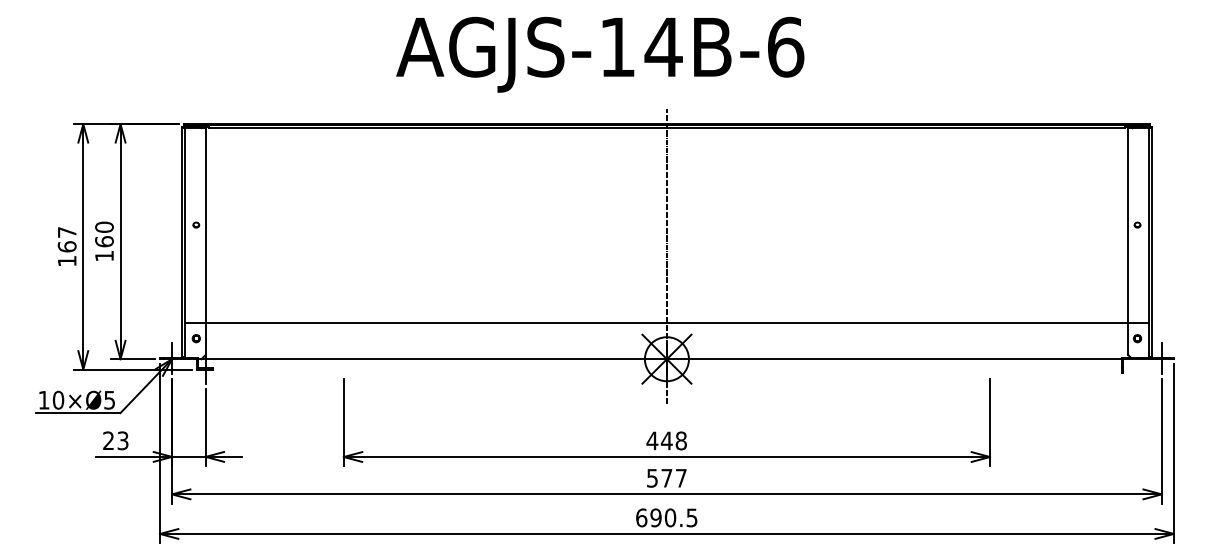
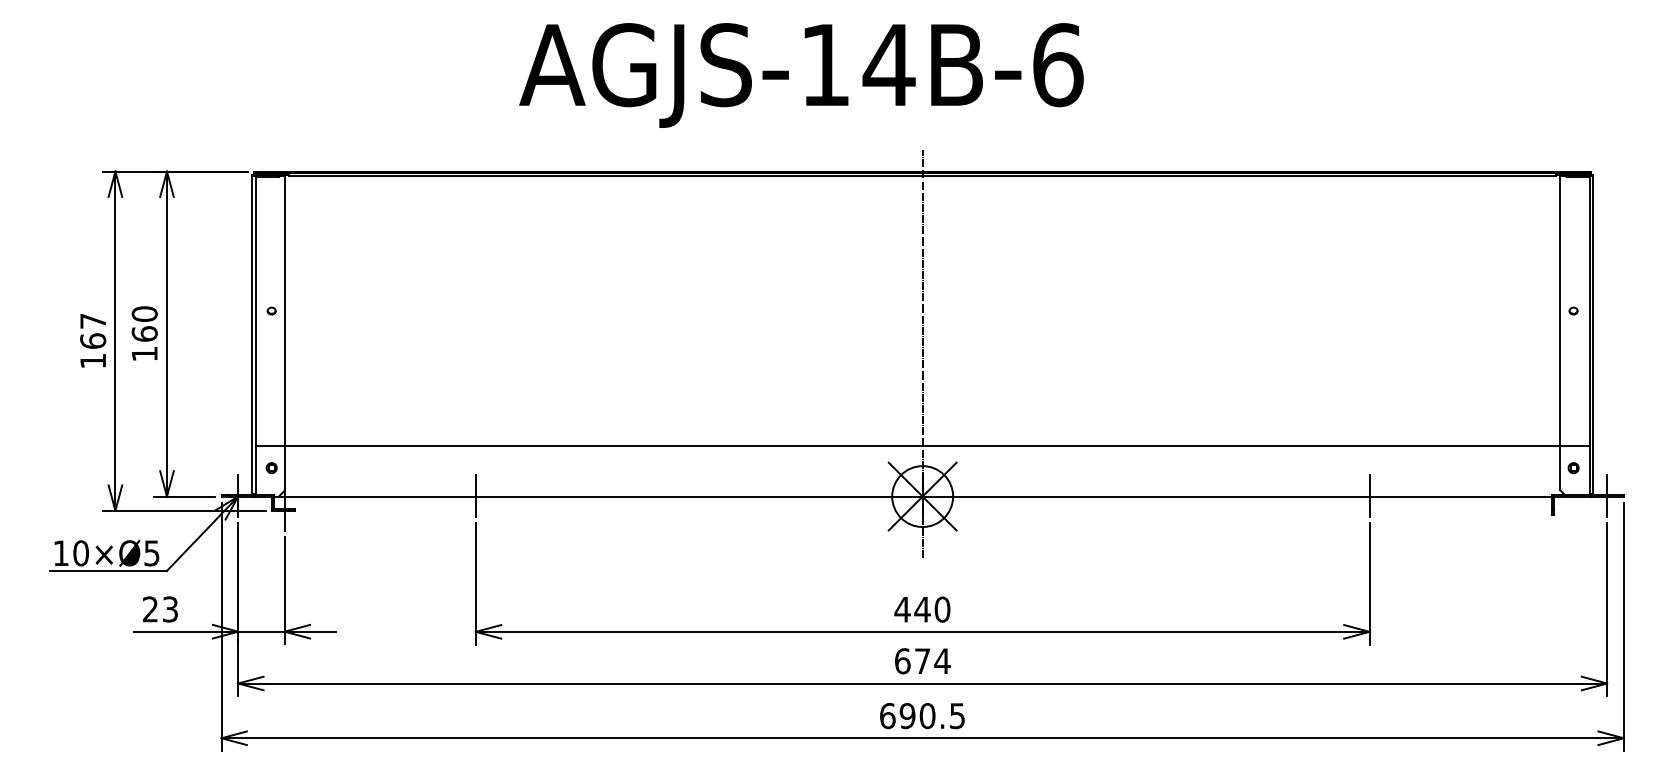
text: (600, 54) -> (801, 75), moved
line: (343, 358) -> (475, 495), added
line: (989, 358) -> (1369, 495), added
text: (681, 440) -> (942, 609), 448 -> 440
text: (666, 478) -> (922, 661), 577 -> 674

